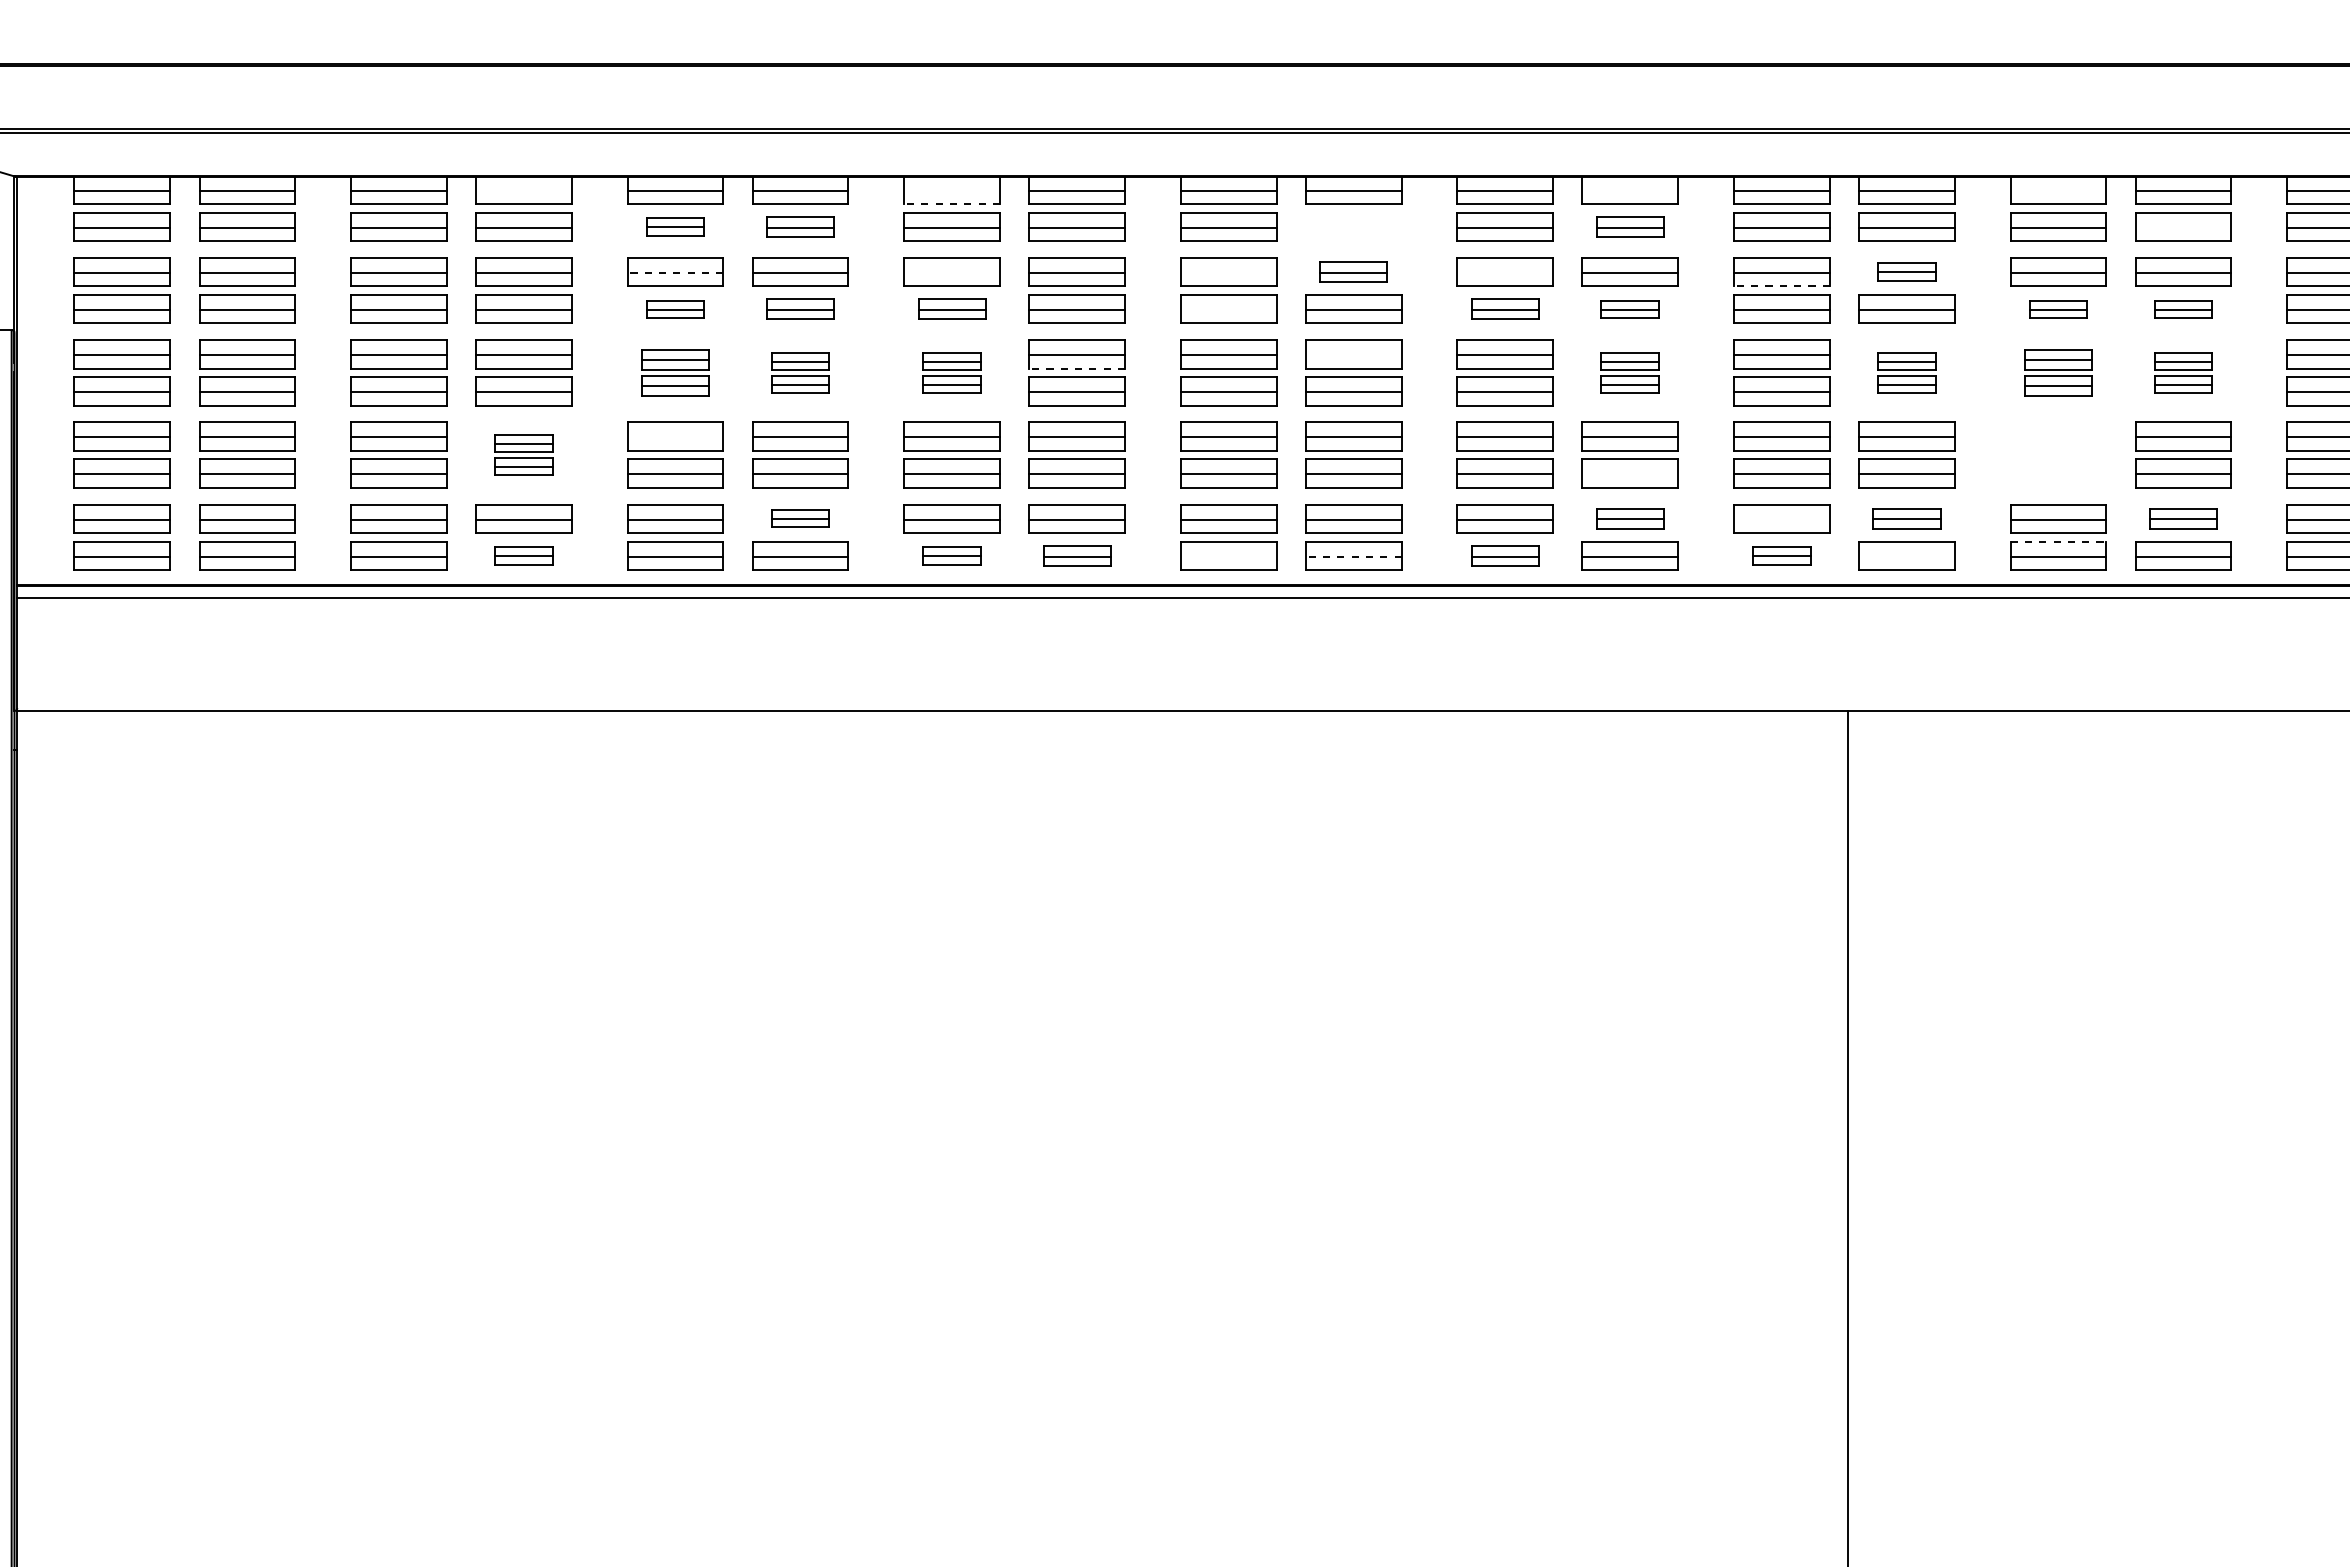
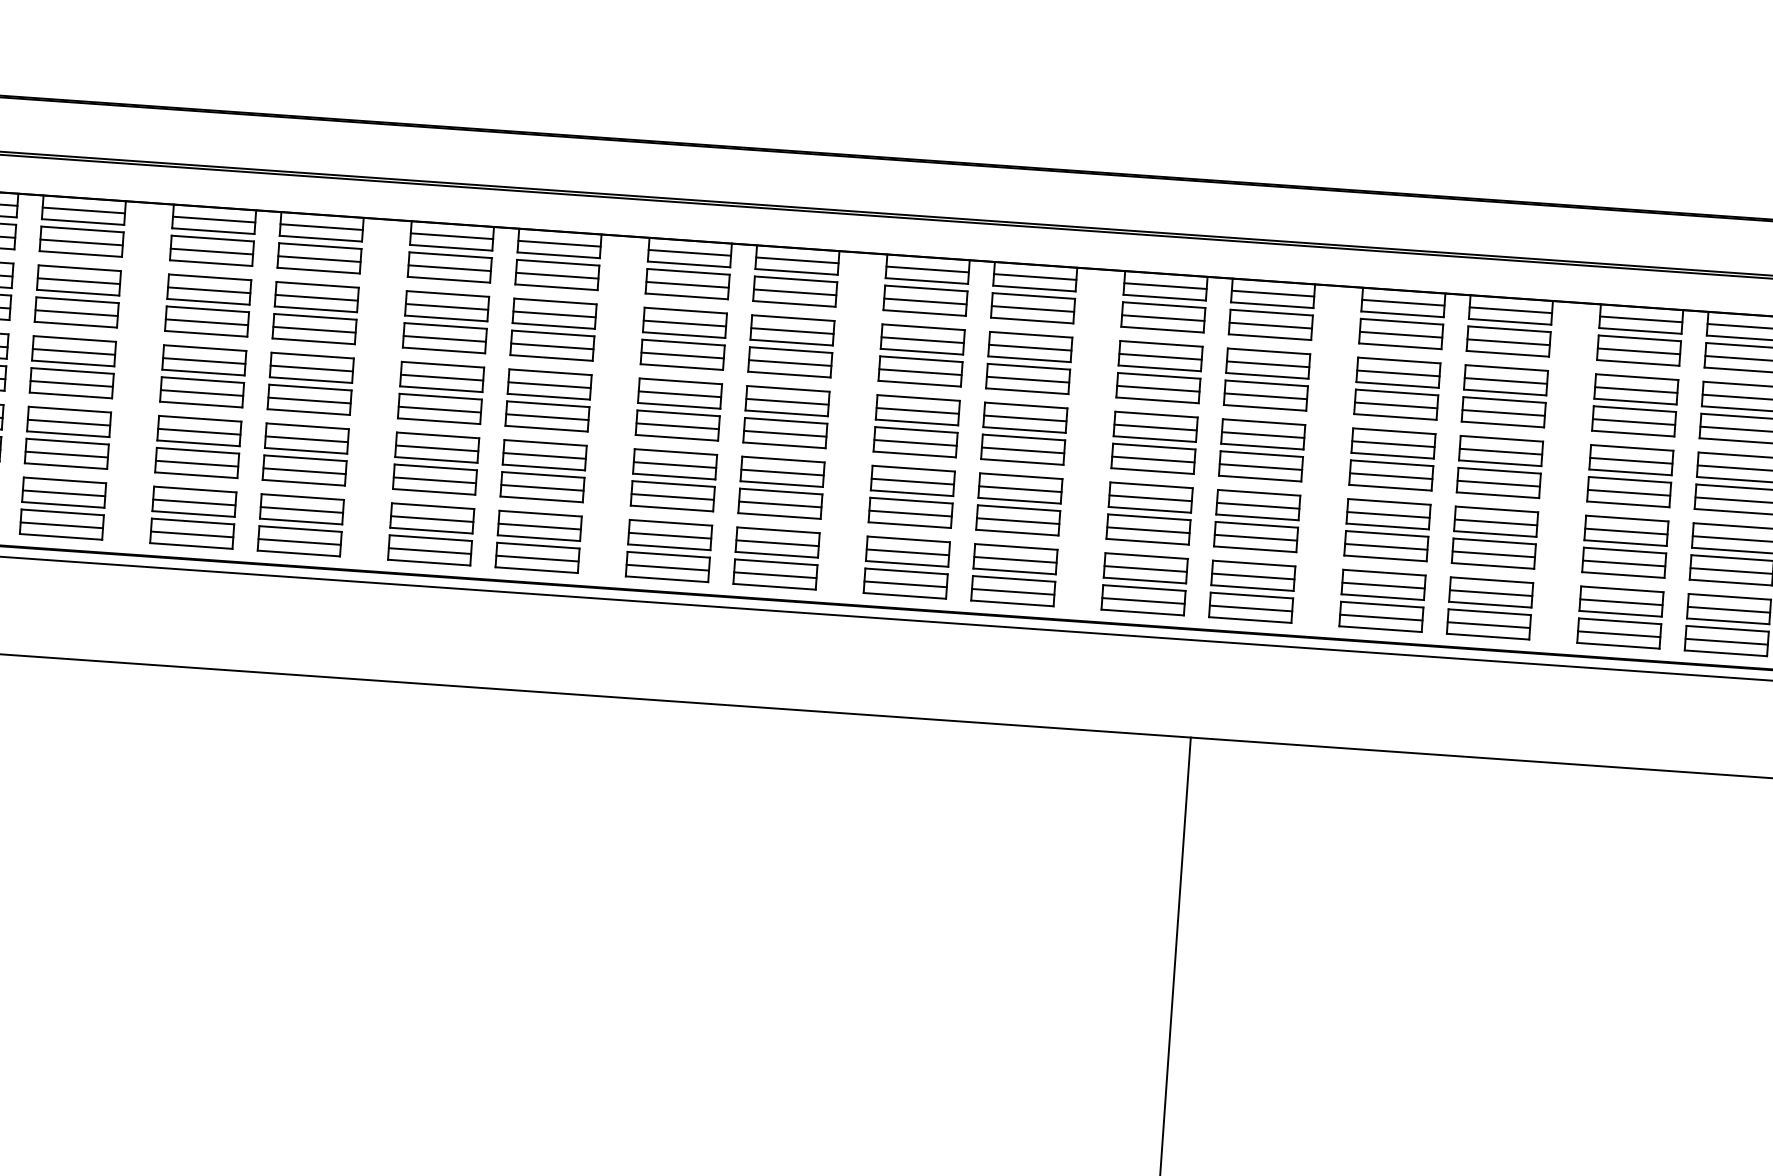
line: (523, 190) -> (83, 210), added
line: (951, 190) -> (451, 236), added
line: (1630, 190) -> (1035, 276), added
line: (2058, 190) -> (1403, 302), added
line: (952, 204) -> (451, 248), dashed -> solid
part: (675, 226) -> (211, 250), size x1.67
part: (800, 226) -> (319, 257), size x1.43
part: (1353, 226) -> (794, 291), added
part: (1629, 226) -> (1032, 307), size x1.43
line: (2183, 227) -> (1508, 341), added
part: (1353, 271) -> (792, 329), size x1.43
part: (1906, 271) -> (1267, 363), size x1.67
line: (675, 272) -> (209, 290), dashed -> solid
line: (951, 272) -> (446, 306), added
line: (1228, 272) -> (684, 323), added
line: (1505, 272) -> (922, 339), added
line: (1781, 286) -> (1159, 368), dashed -> solid
part: (675, 308) -> (207, 320), size x1.67
part: (800, 308) -> (314, 328), size x1.43
part: (951, 308) -> (444, 337), size x1.43
part: (1504, 308) -> (919, 370), size x1.43
part: (1629, 308) -> (1027, 378), size x1.67
part: (2058, 308) -> (1396, 404), size x1.67
part: (2183, 308) -> (1503, 411), size x1.67
line: (1228, 310) -> (682, 355), added
line: (1353, 355) -> (787, 402), added
line: (1077, 368) -> (549, 396), dashed -> solid
part: (675, 372) -> (203, 376), size x1.43
part: (800, 372) -> (310, 383), size x1.67
part: (951, 372) -> (440, 392), size x1.67
part: (1629, 372) -> (1023, 433), size x1.67
part: (1906, 372) -> (1261, 450), size x1.67
part: (2058, 372) -> (1392, 459), size x1.43
part: (2183, 372) -> (1499, 466), size x1.67
line: (675, 437) -> (199, 431), added
part: (523, 454) -> (67, 437), size x1.67
part: (2058, 454) -> (1387, 529), added
line: (1630, 474) -> (1018, 521), added
part: (800, 518) -> (301, 509), size x1.67
part: (1629, 518) -> (1014, 558), size x1.43
part: (1906, 518) -> (1252, 575), size x1.43
part: (2183, 518) -> (1491, 592), size x1.43
line: (1781, 519) -> (1145, 568), added
line: (2058, 541) -> (1382, 604), dashed -> solid
part: (523, 555) -> (61, 524), size x1.67
part: (951, 555) -> (429, 549), size x1.67
part: (1076, 555) -> (537, 557), size x1.43
part: (1504, 555) -> (905, 583), size x1.43
part: (1781, 555) -> (1143, 599), size x1.67
line: (1228, 556) -> (667, 567), added
line: (1353, 556) -> (775, 574), dashed -> solid
line: (1906, 556) -> (1250, 608), added

